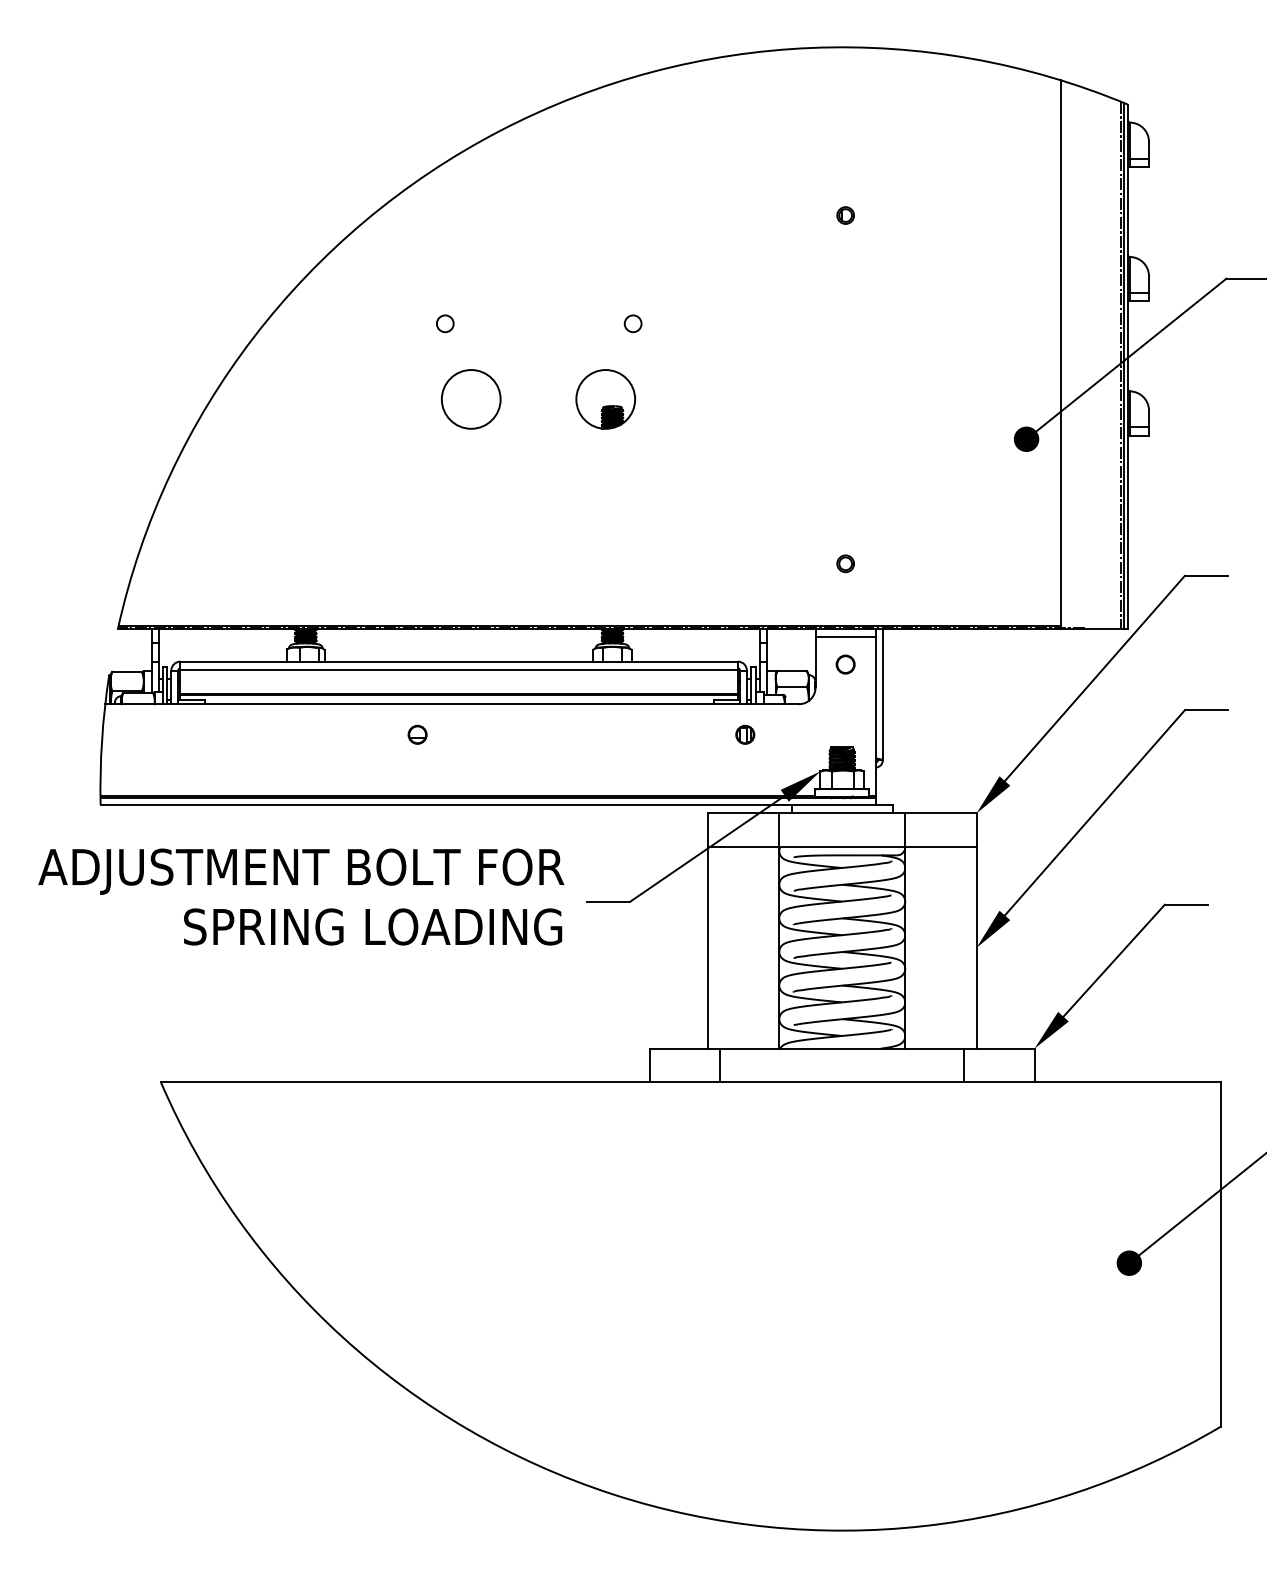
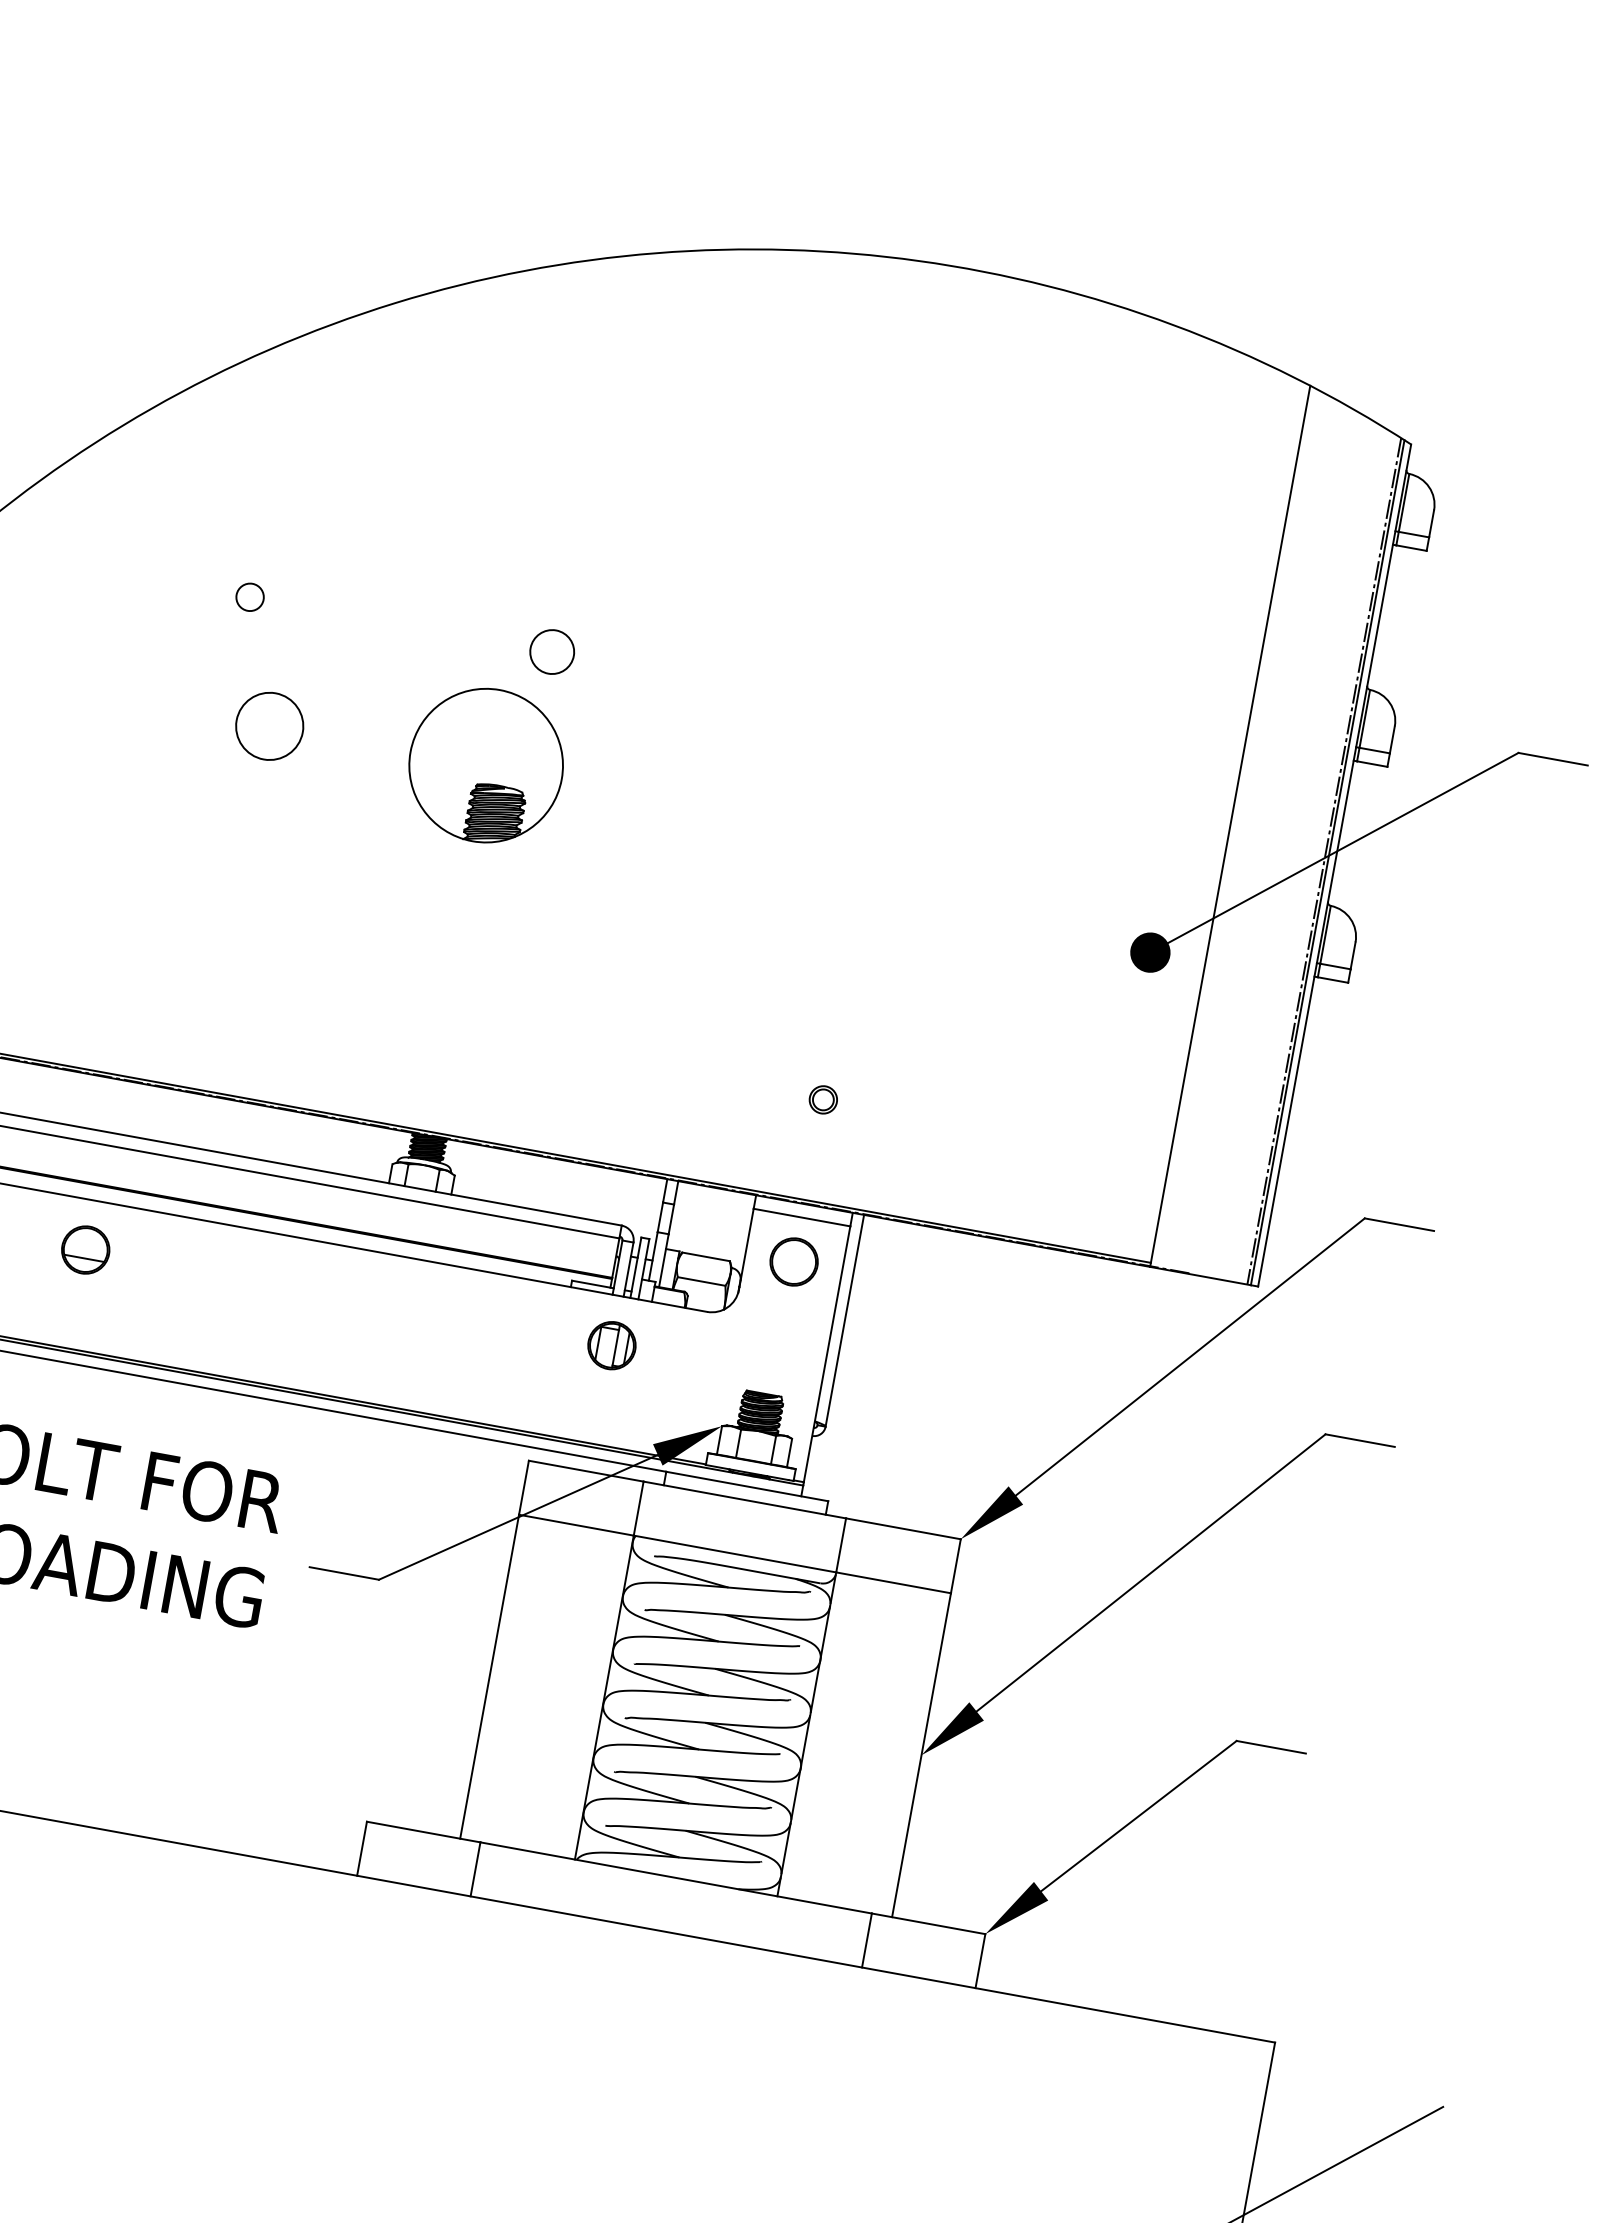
part: (845, 215) -> (924, 540), removed
circle: (632, 323) -> (551, 651), size x1.6
circle: (470, 399) -> (268, 726), size x0.7
part: (605, 399) -> (485, 765), size x1.6
circle: (845, 664) -> (793, 1261), size x1.6
part: (417, 734) -> (85, 1249), size x1.6
part: (745, 734) -> (612, 1344), size x1.6

